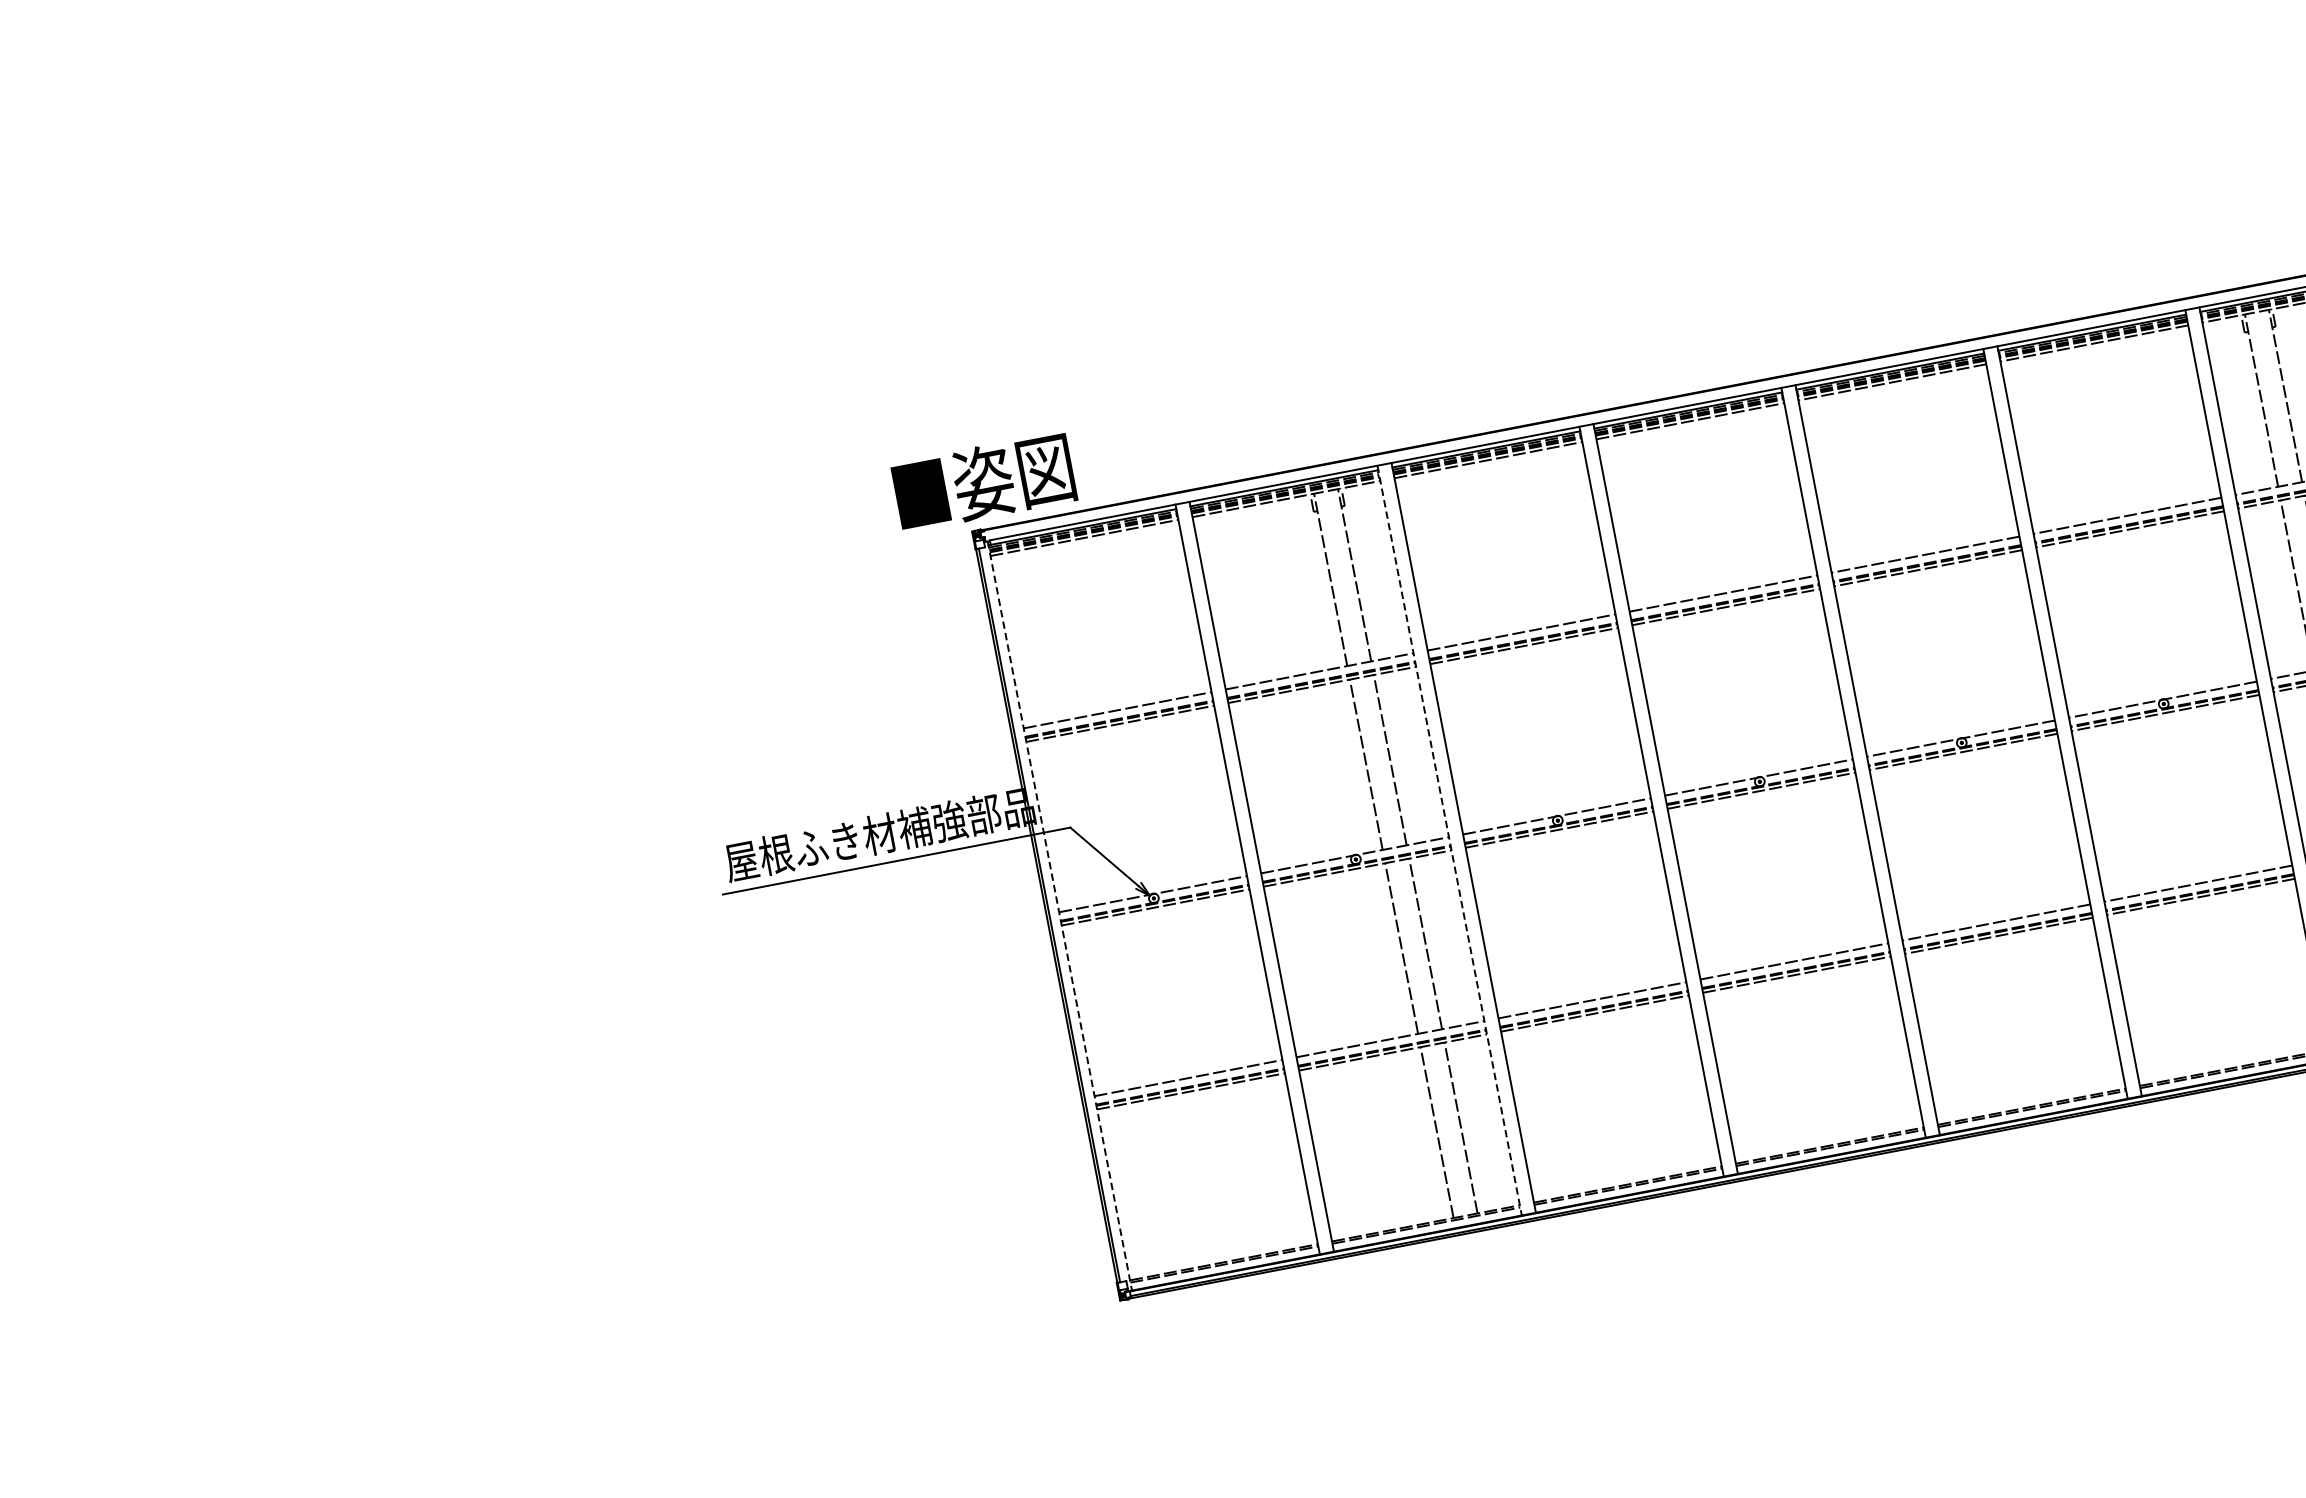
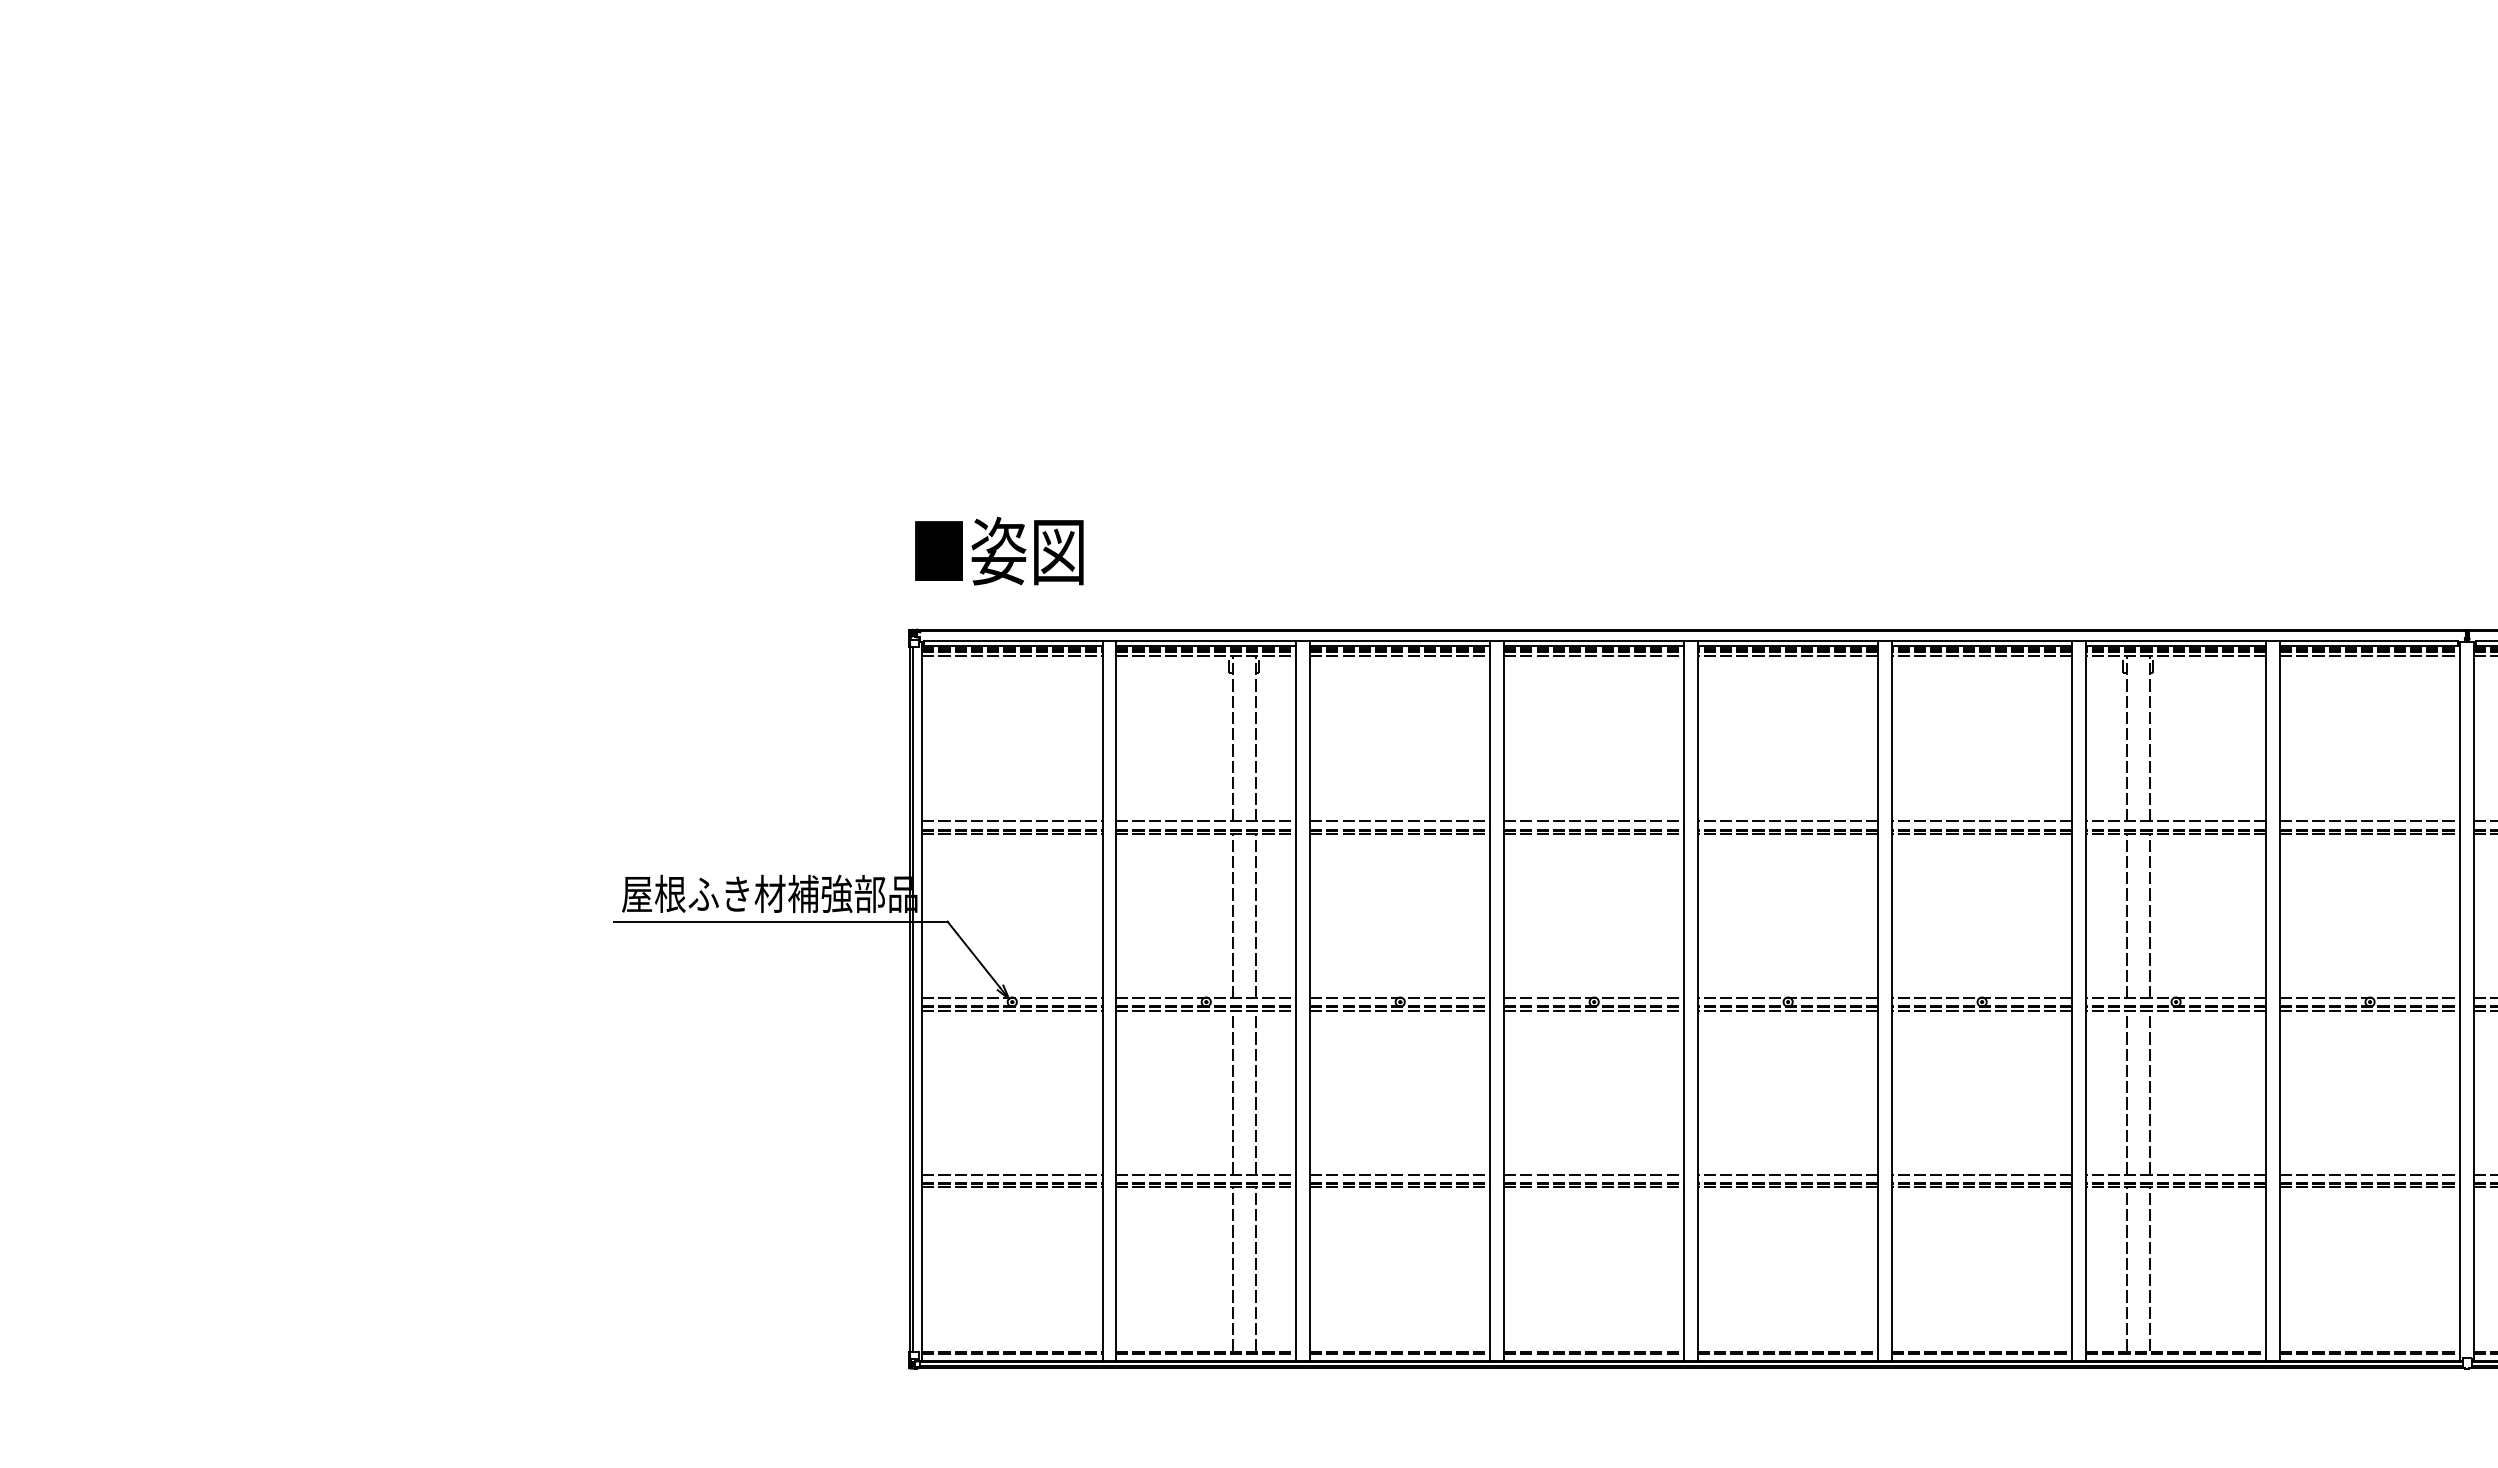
text: (984, 481) -> (999, 550), moved
line: (1449, 840) -> (1296, 1001), dashed -> solid
line: (1060, 915) -> (922, 1001), dashed -> solid

